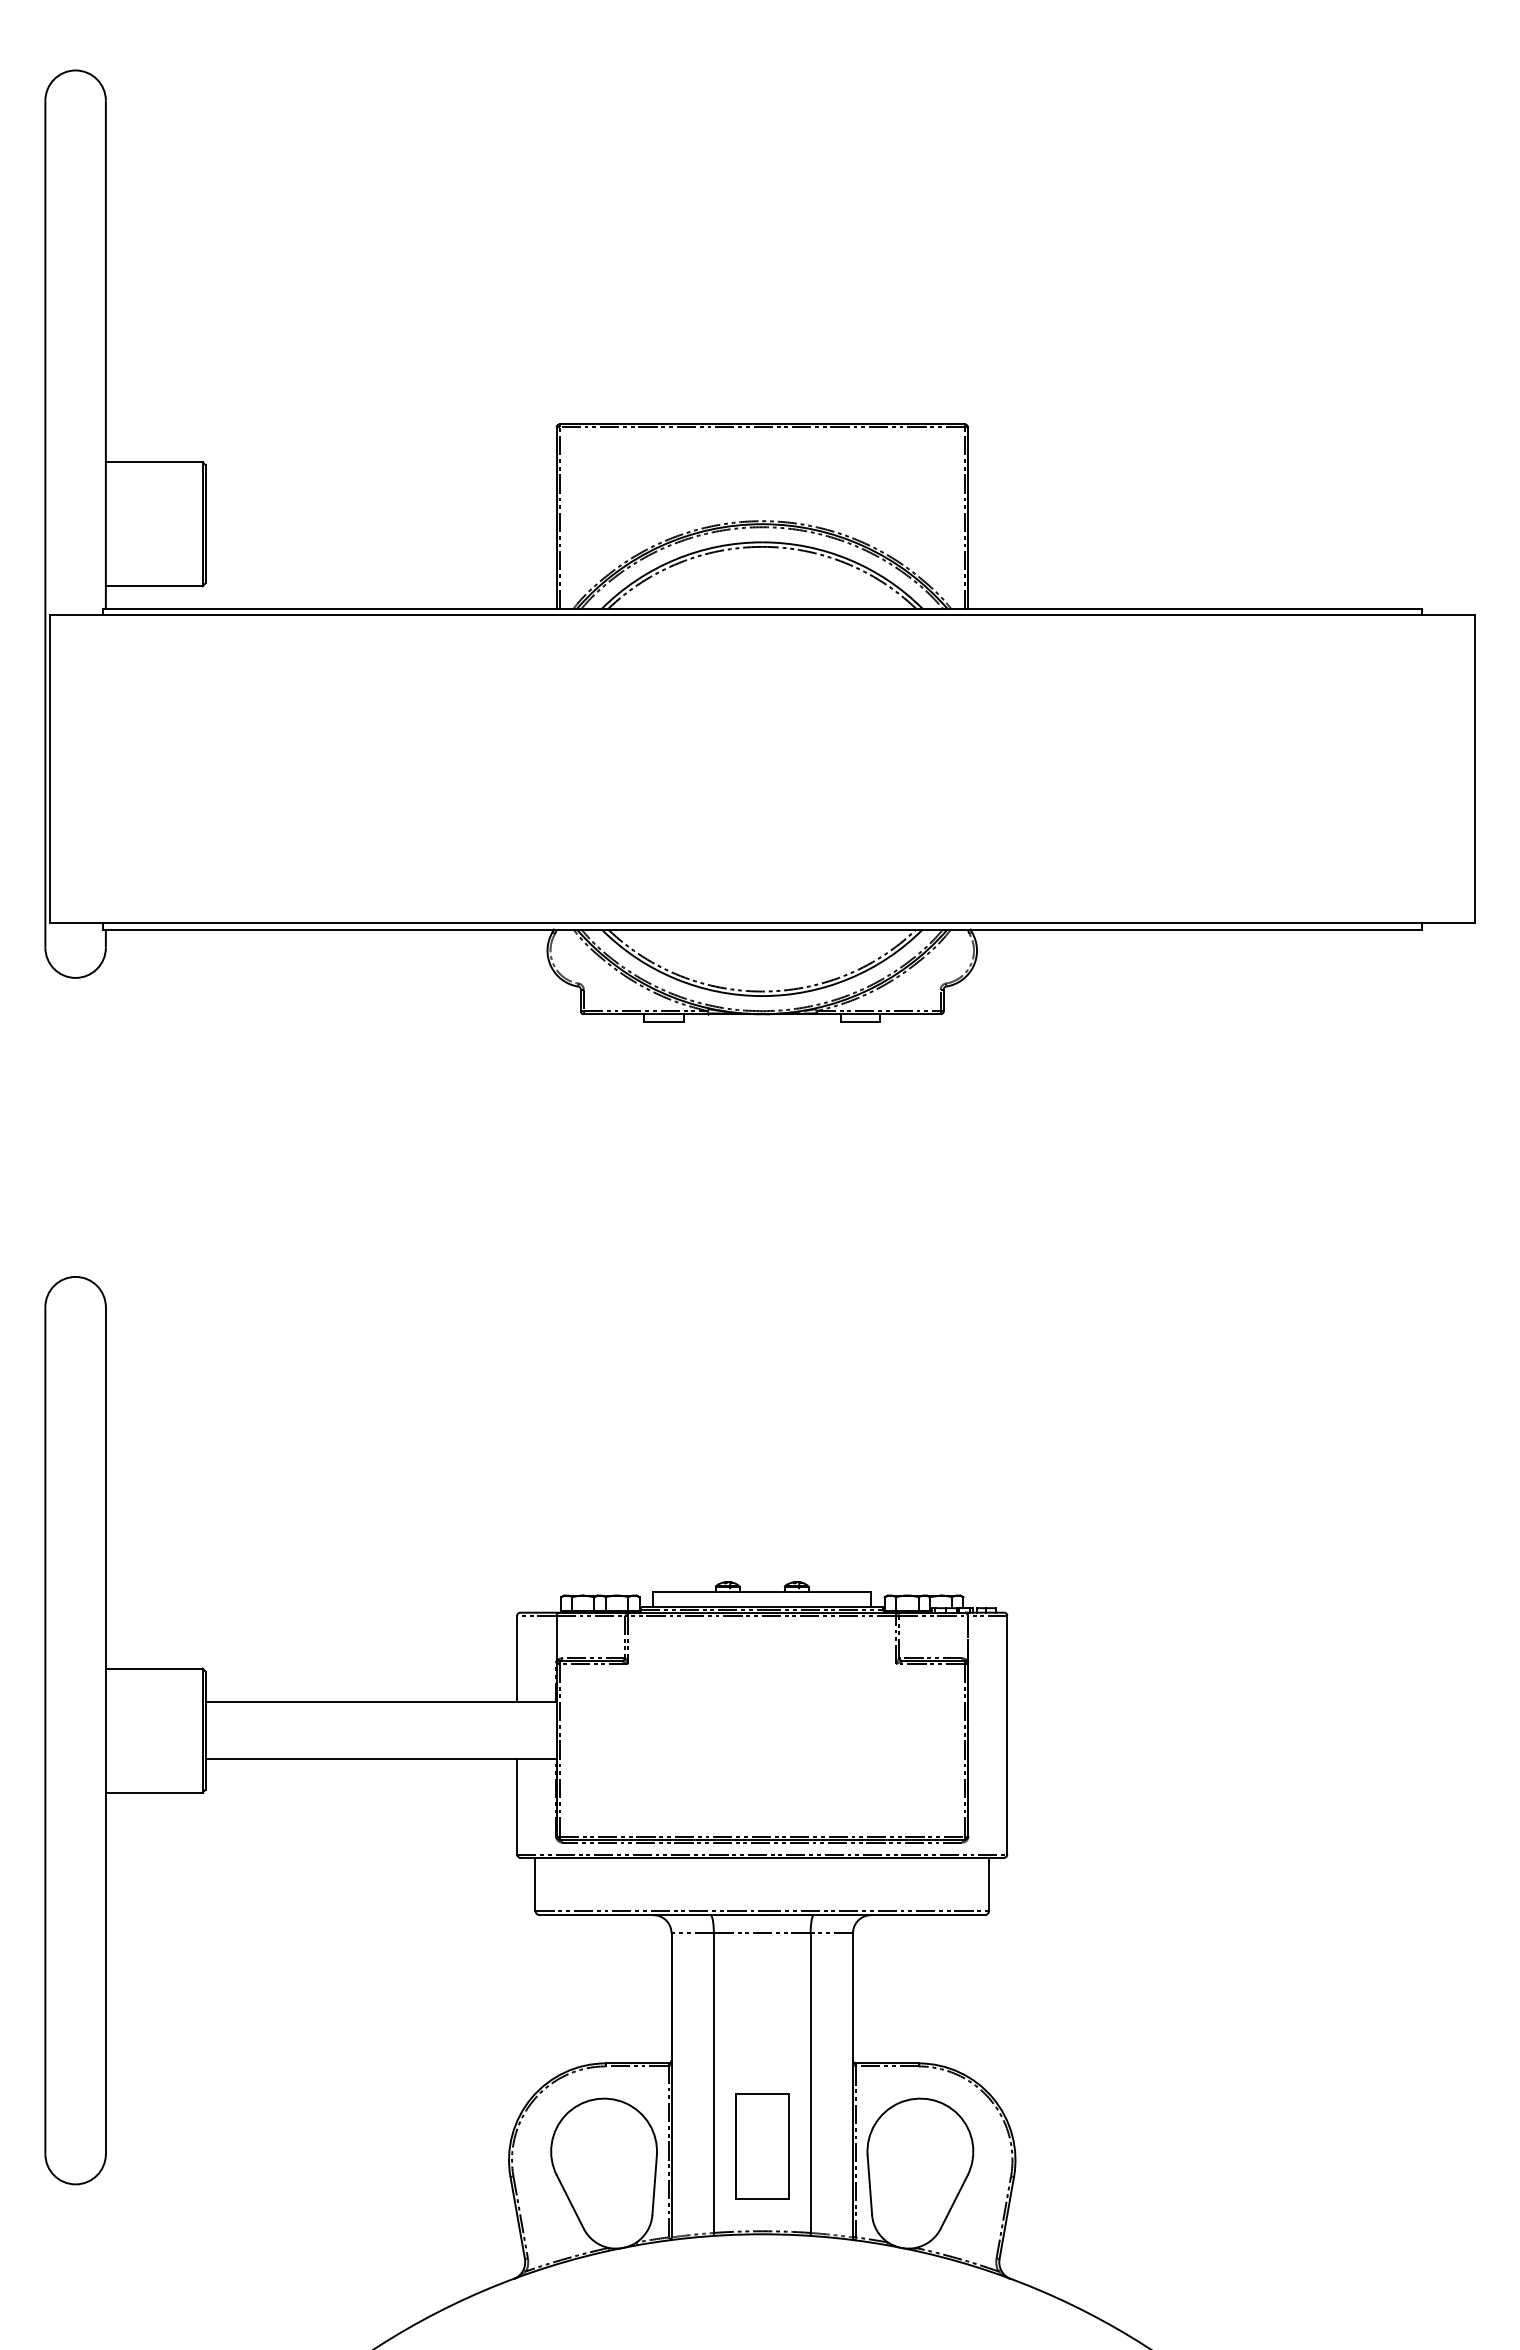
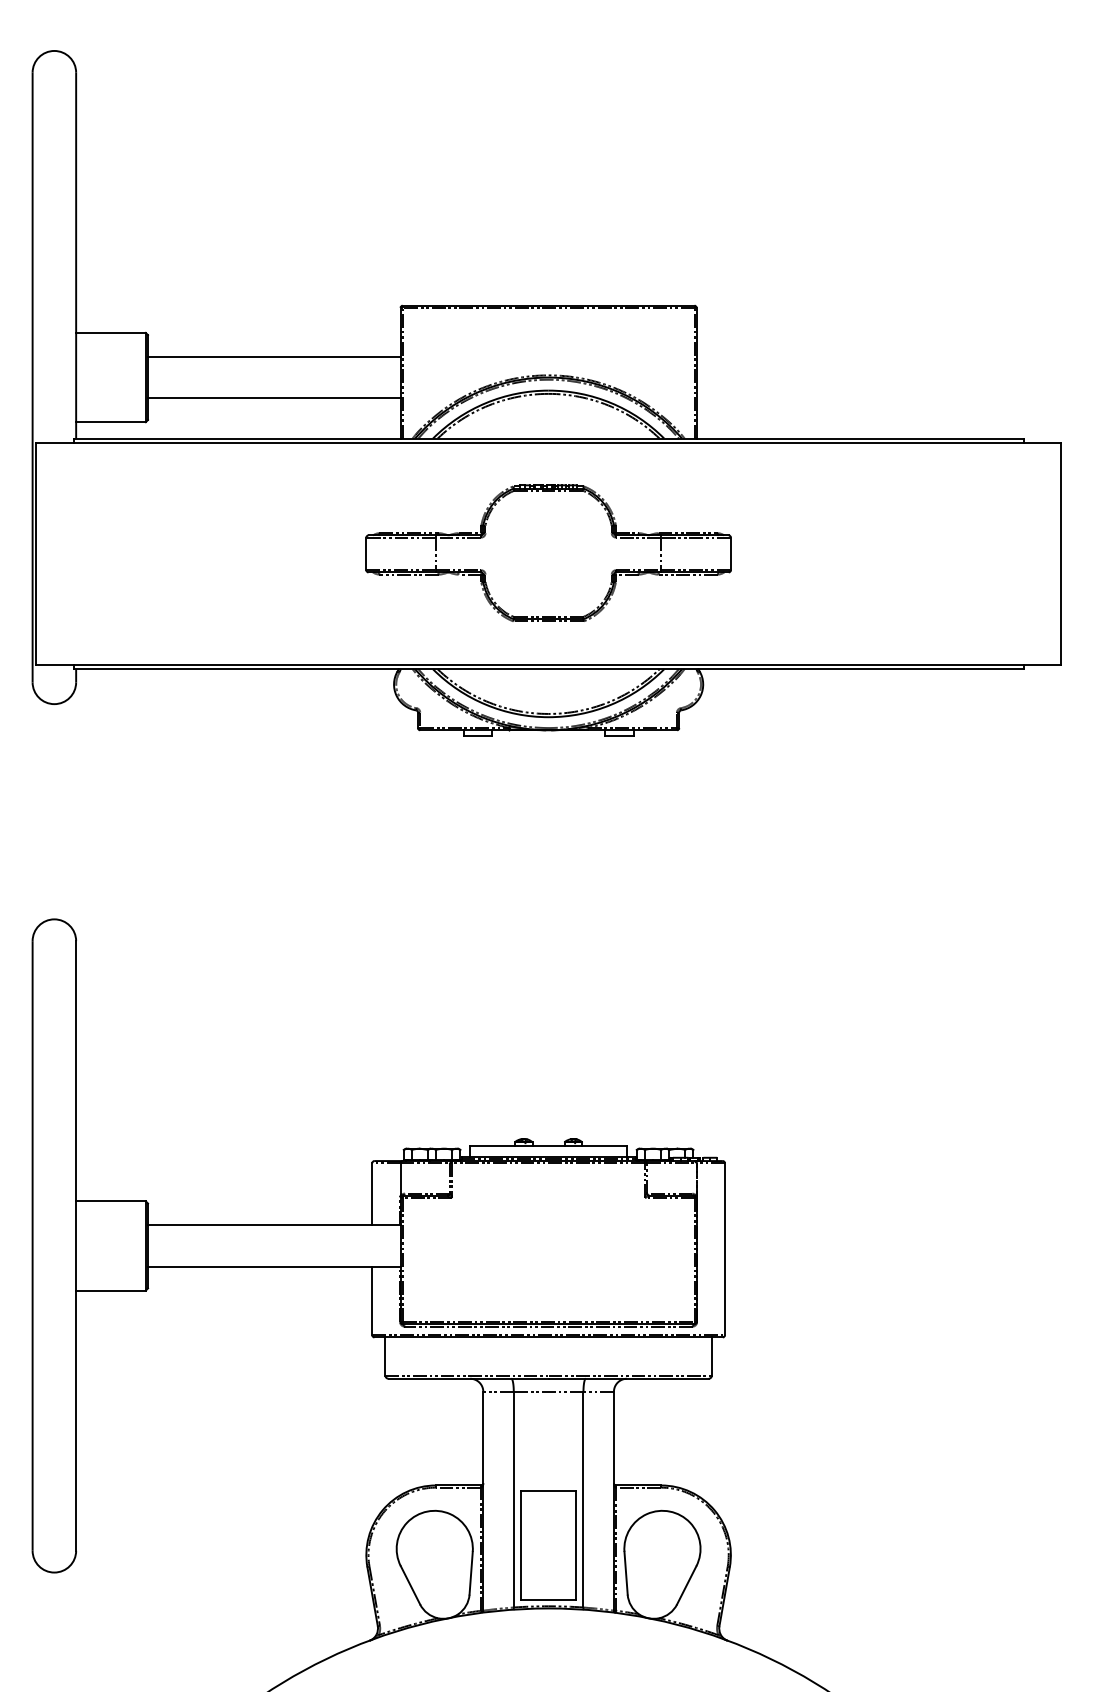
line: (380, 495) -> (273, 356), added
line: (380, 552) -> (273, 397), added
part: (762, 768) -> (548, 553), added
part: (761, 2146) -> (548, 1545), size x1.43

